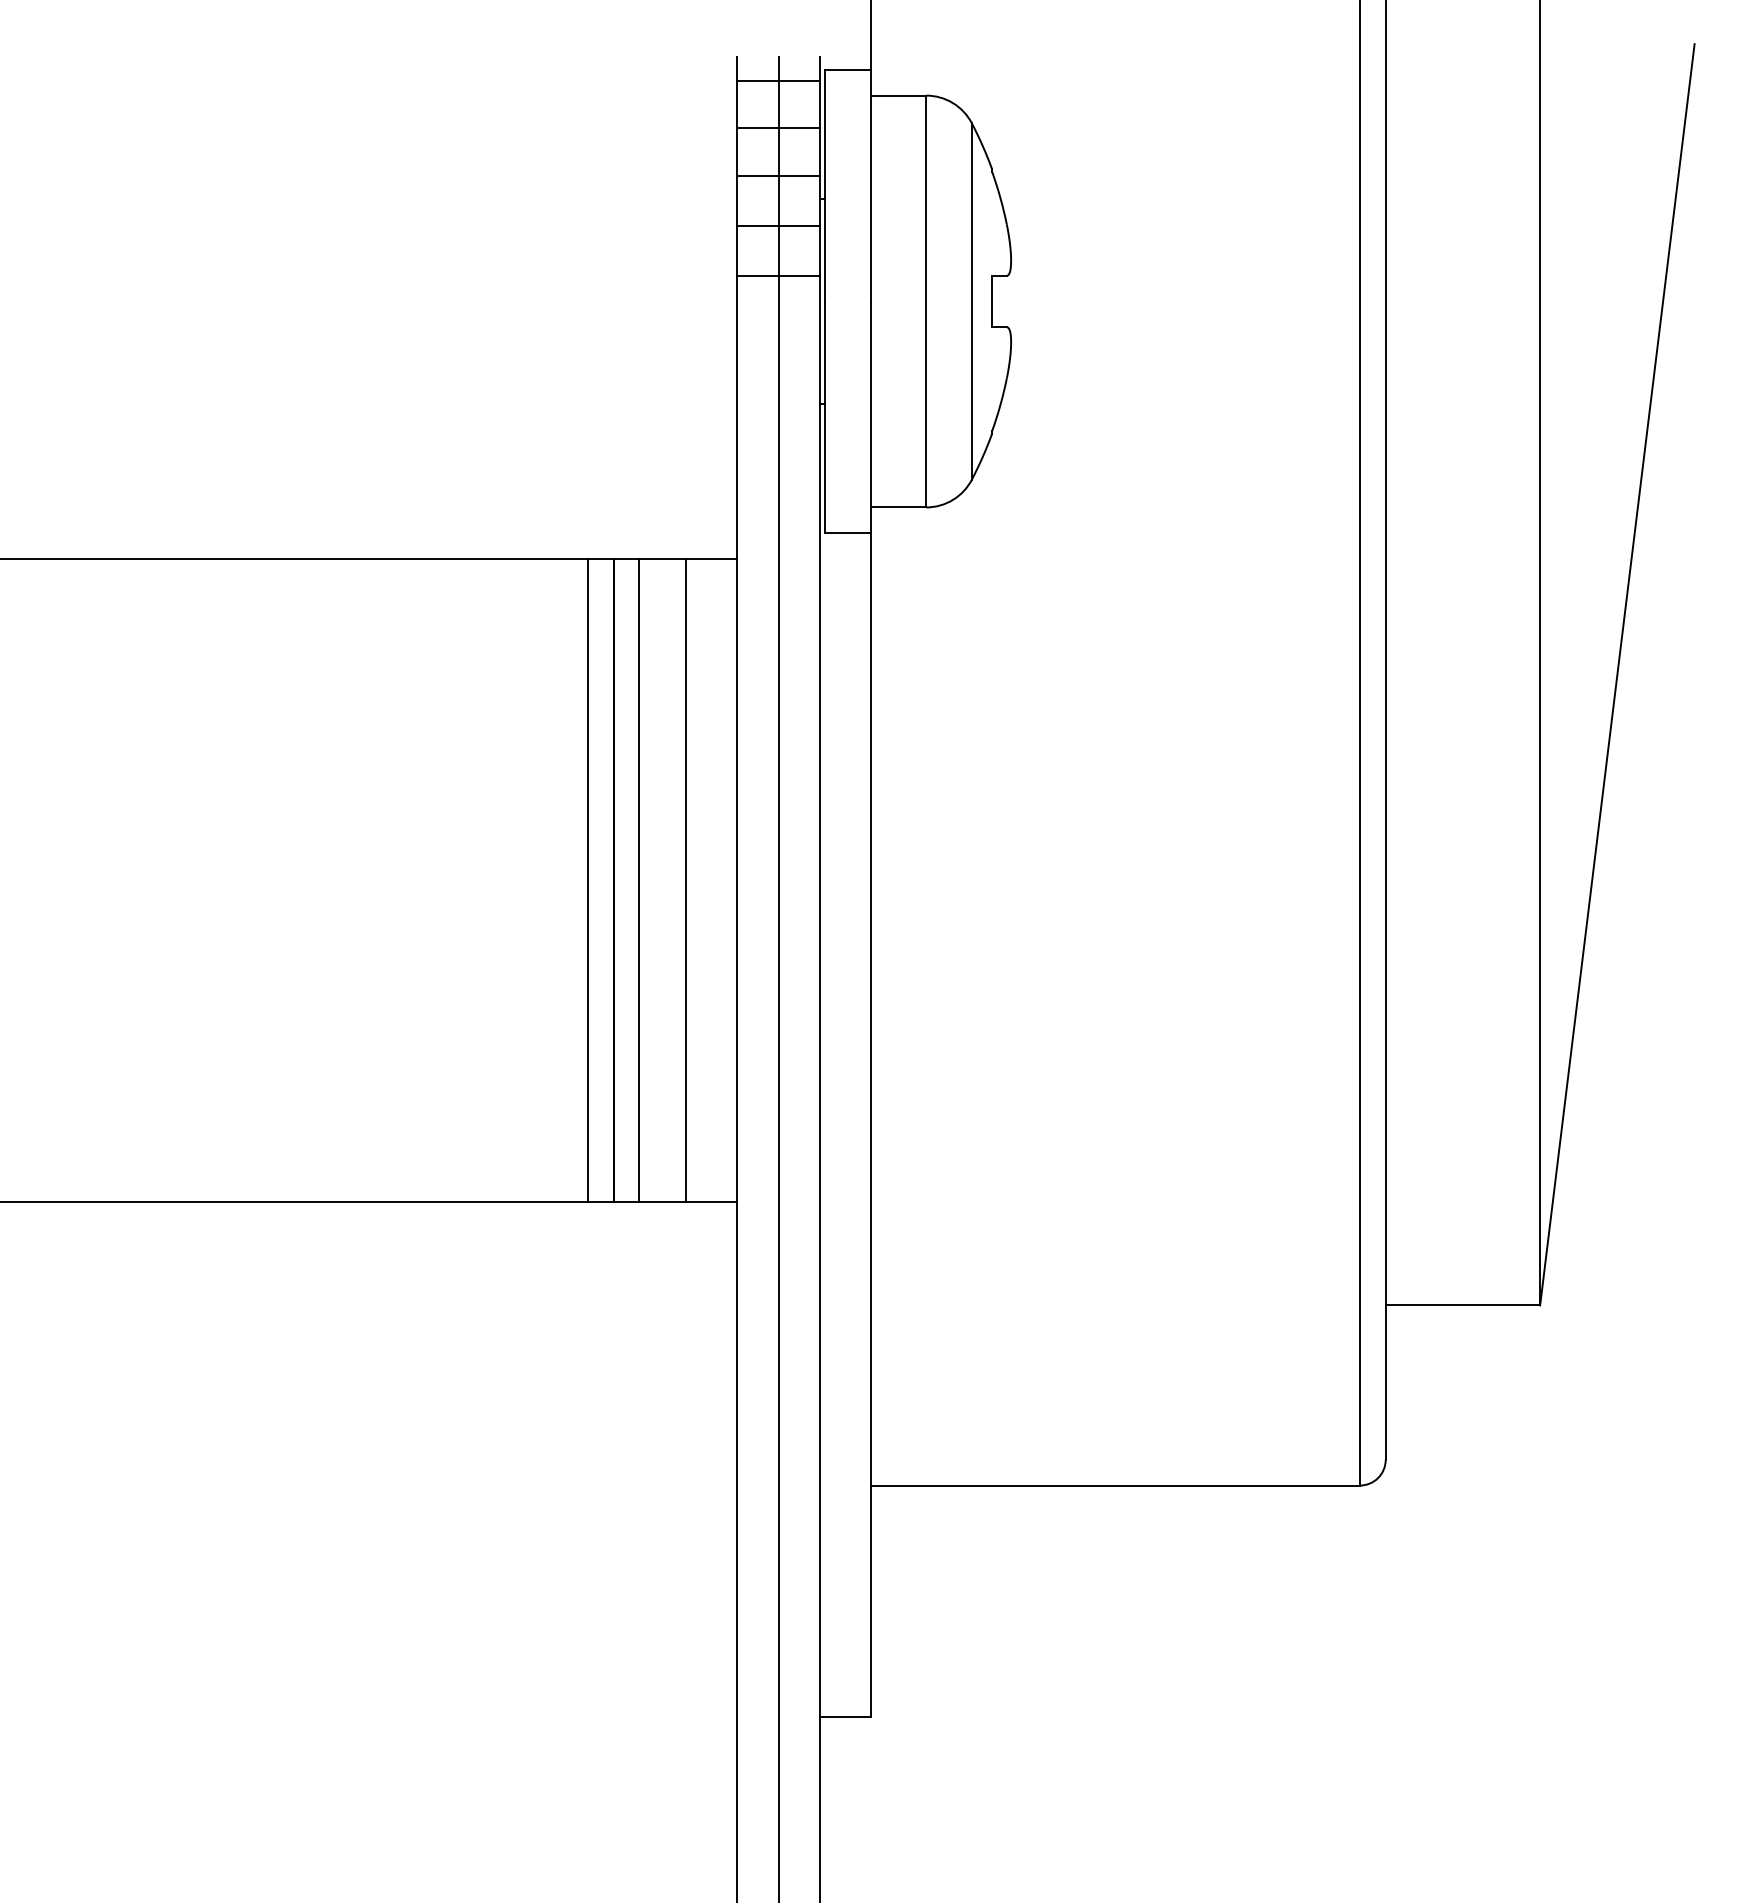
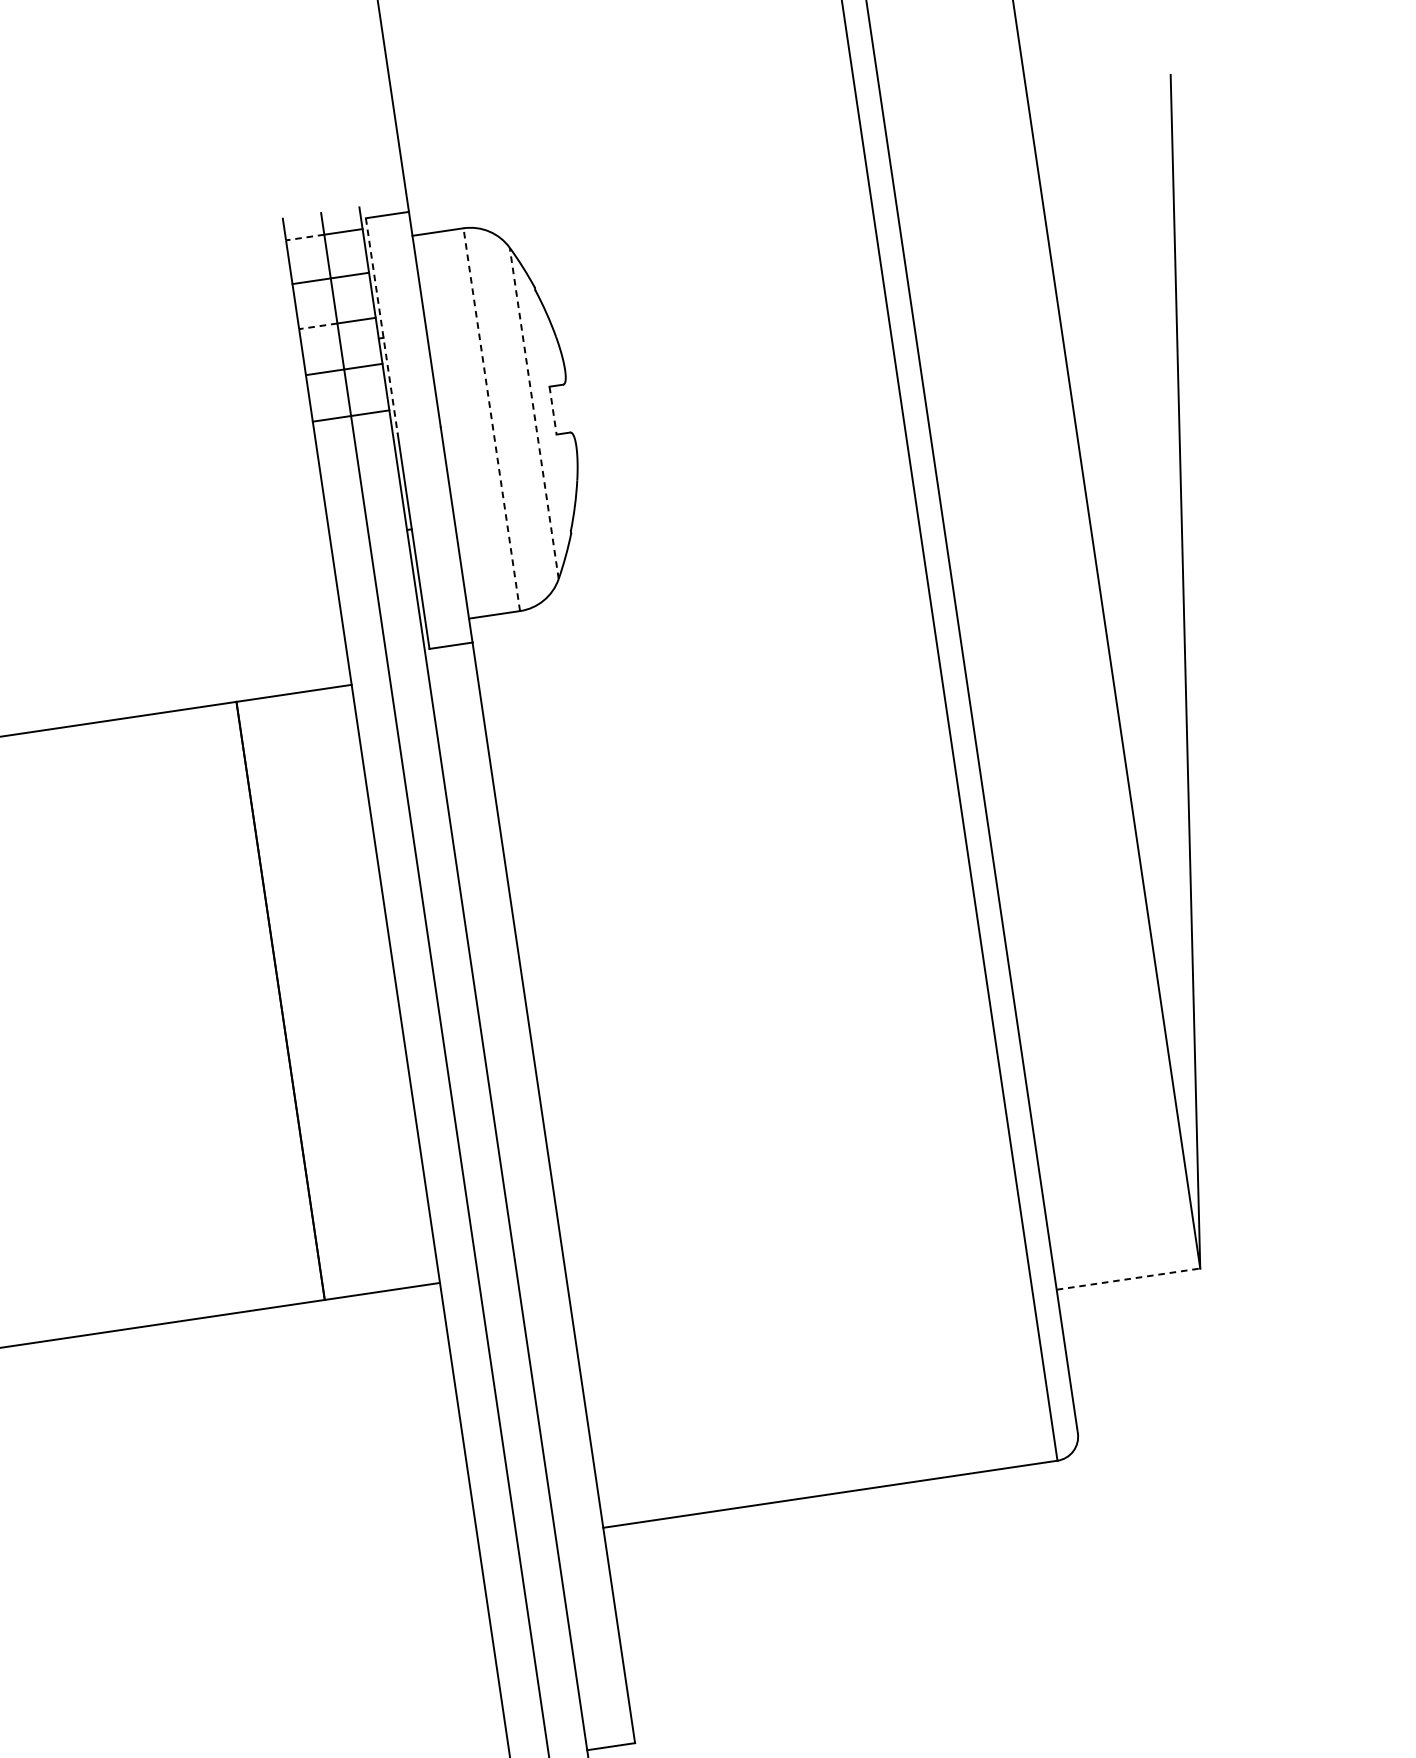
line: (758, 80) -> (305, 237), solid -> dashed
line: (758, 176) -> (318, 326), solid -> dashed
line: (825, 185) -> (382, 325), solid -> dashed
line: (926, 301) -> (492, 419), solid -> dashed
line: (971, 301) -> (533, 413), solid -> dashed
line: (992, 301) -> (553, 410), solid -> dashed
line: (587, 880) -> (256, 1004), removed
line: (639, 880) -> (304, 997), removed
line: (686, 880) -> (348, 990), removed
line: (1463, 1305) -> (1129, 1279), solid -> dashed

